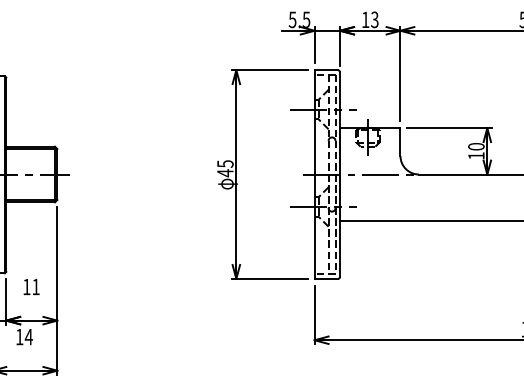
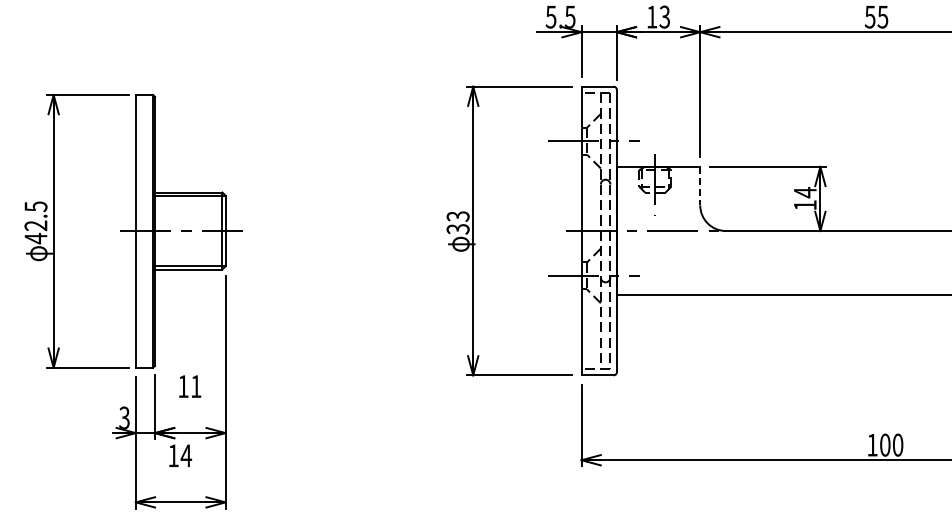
line: (400, 142) -> (700, 186), solid -> dashed
text: (475, 146) -> (804, 192), 10 -> 14
text: (224, 169) -> (457, 223), 45 -> 33

